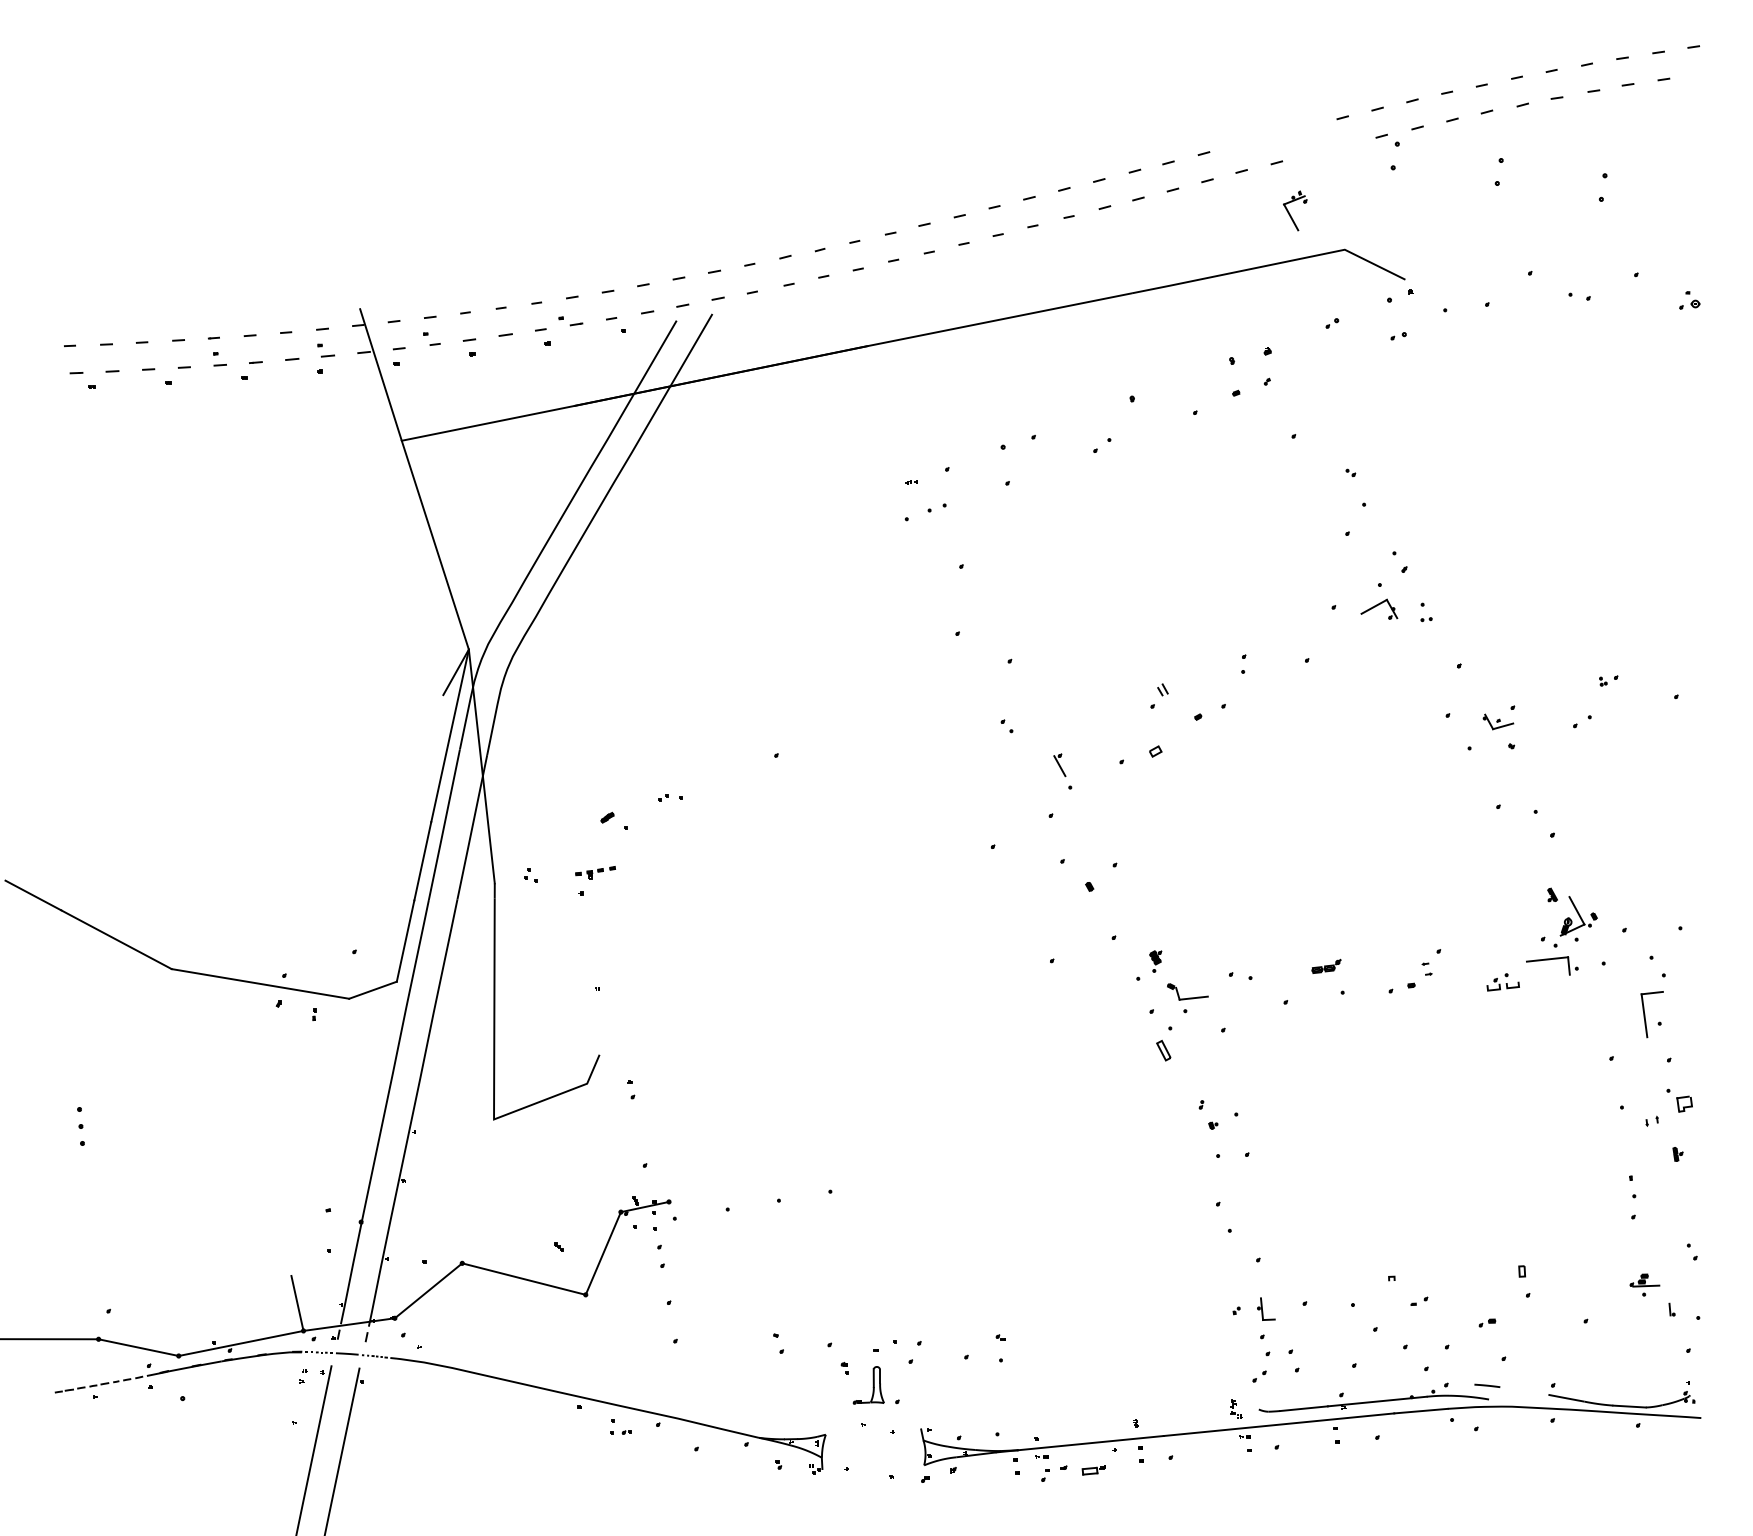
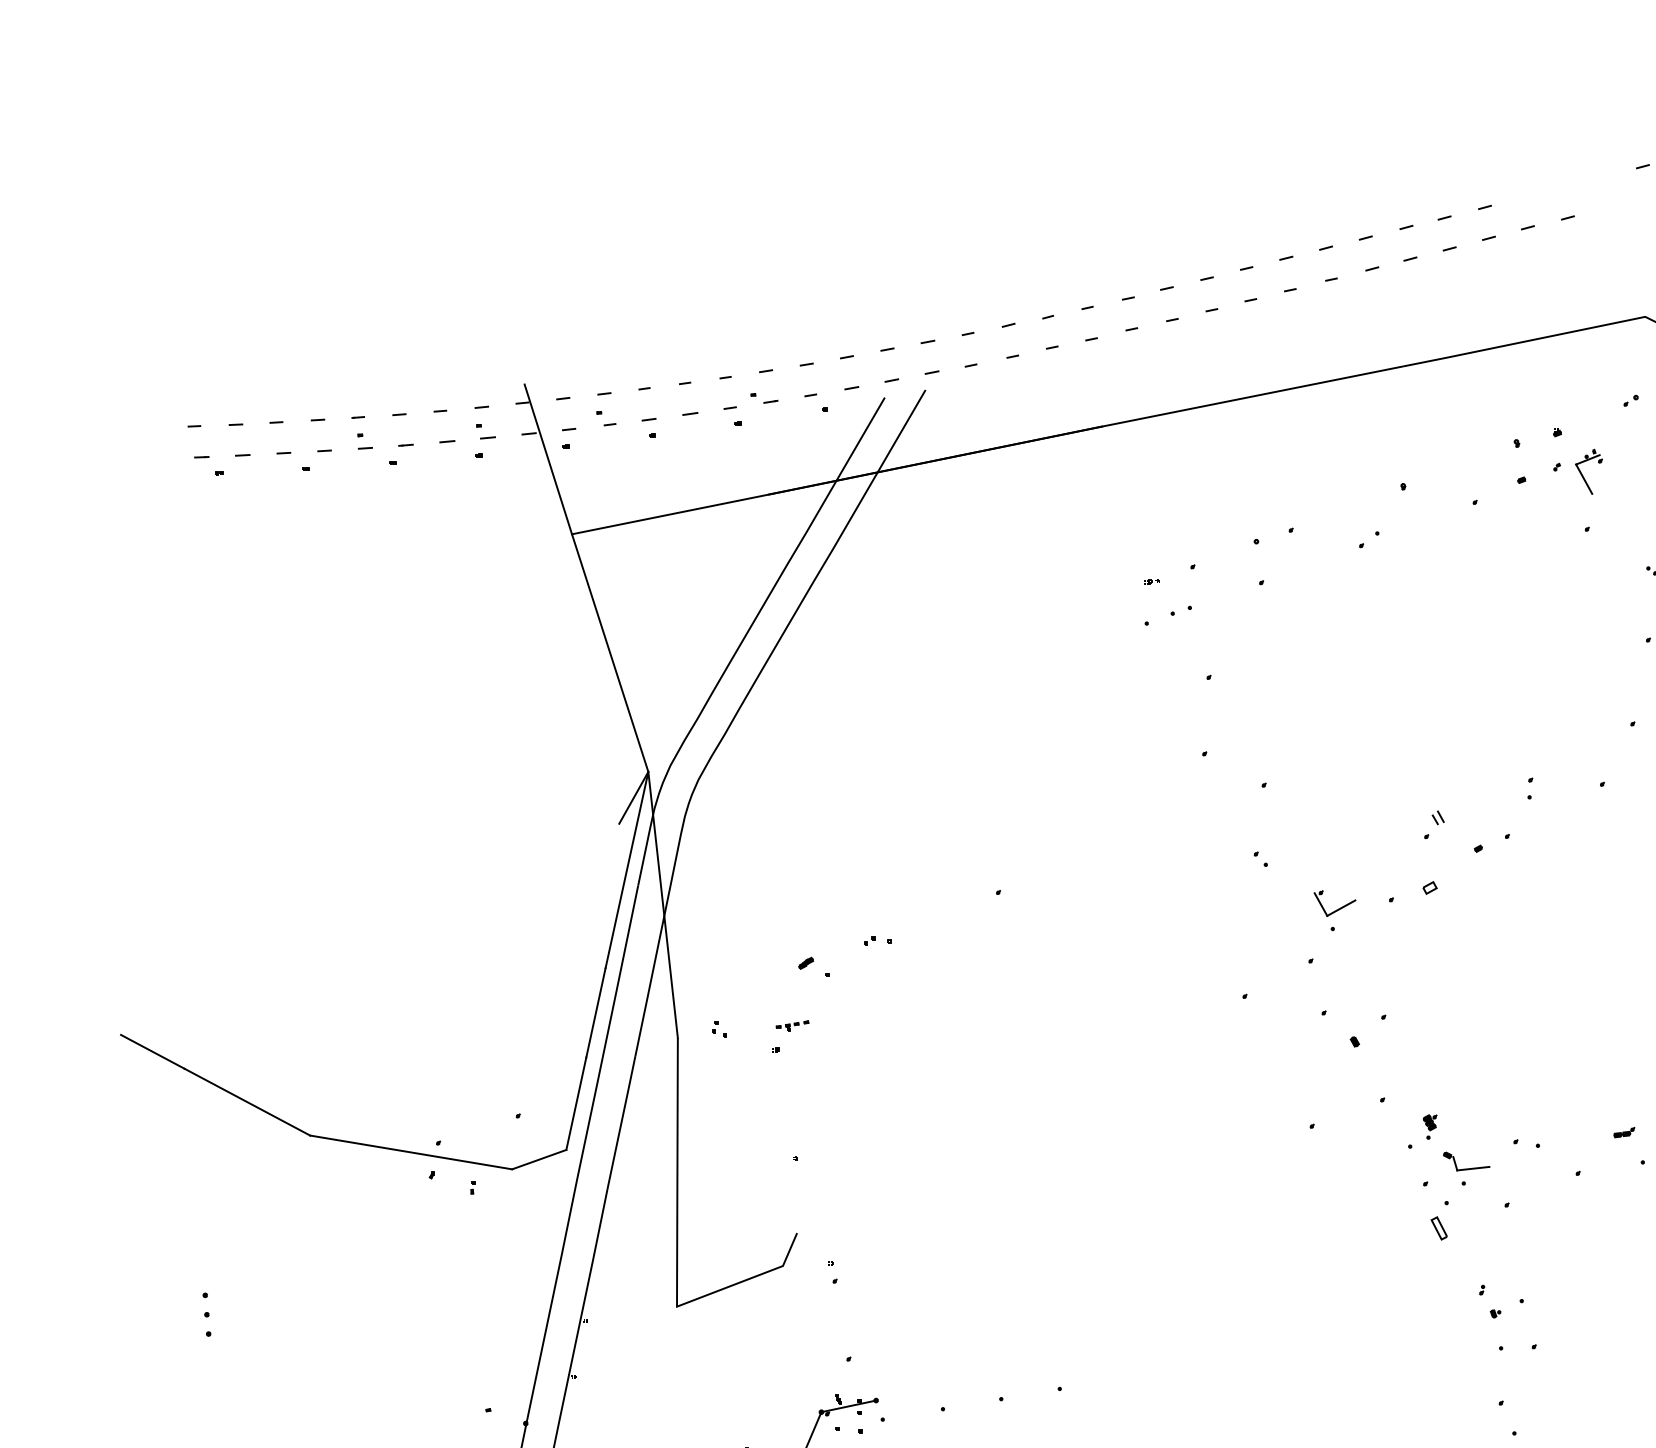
part: (1295, 210) -> (1589, 471), moved
line: (1077, 769) -> (1341, 908), added
part: (595, 872) -> (792, 1025), size x0.71
part: (1326, 966) -> (1624, 1132), size x0.62

